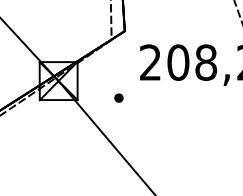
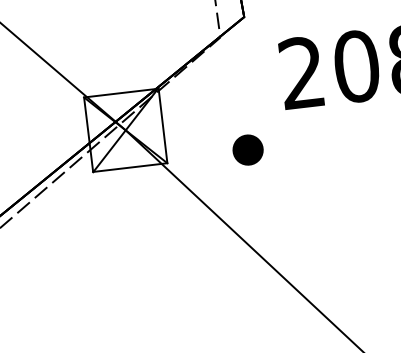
part: (118, 97) -> (247, 148), size x1.67

